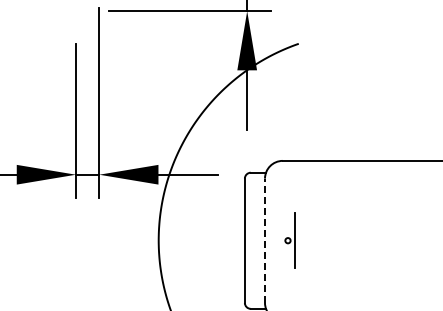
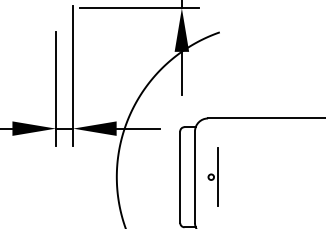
line: (265, 240) -> (195, 177), dashed -> solid
part: (289, 240) -> (213, 177), size x1.43

